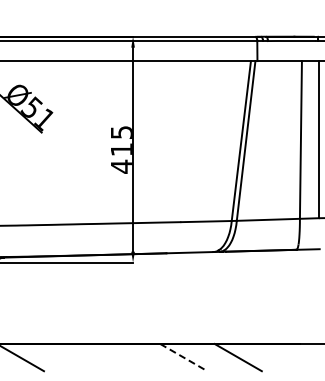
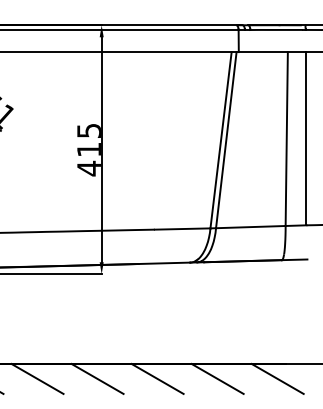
line: (74, 357) -> (37, 378), added
line: (128, 357) -> (96, 378), added
line: (184, 357) -> (158, 378), dashed -> solid
line: (292, 357) -> (277, 378), added

